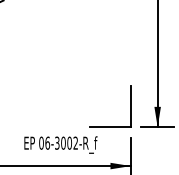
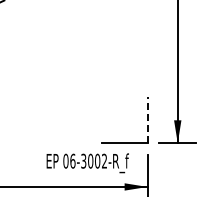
line: (130, 107) -> (147, 120), solid -> dashed
text: (60, 145) -> (87, 163), moved

